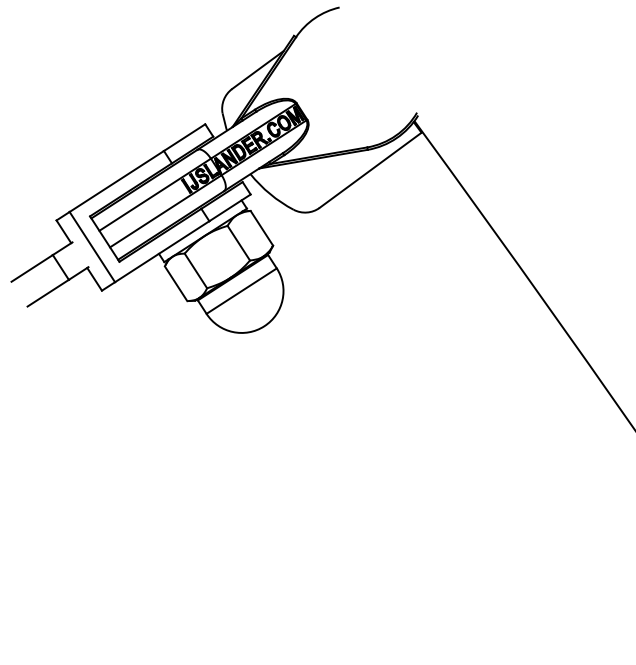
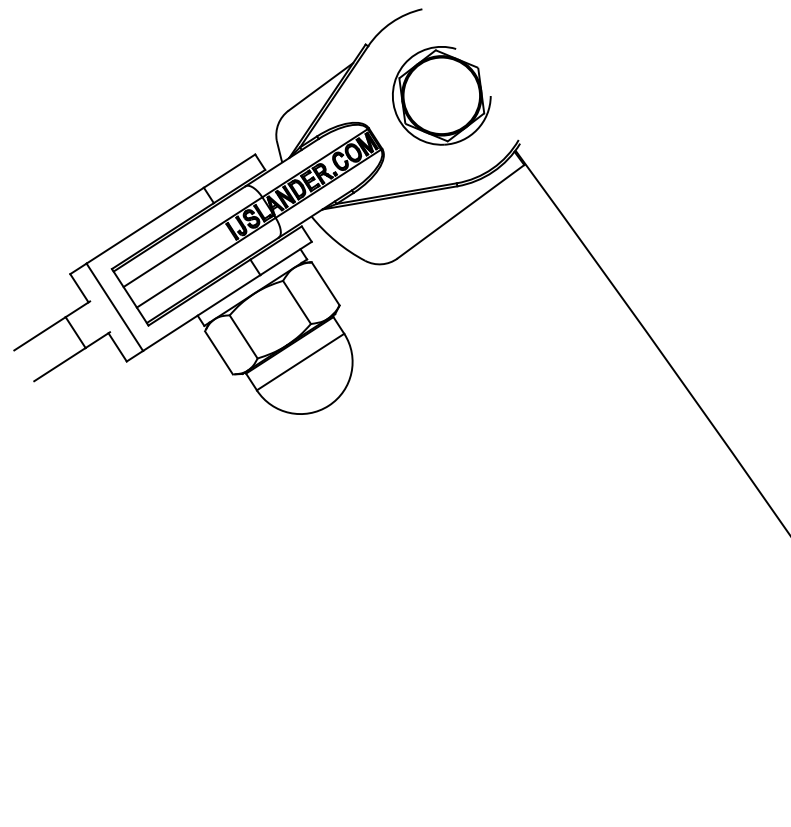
part: (355, 76) -> (442, 95), added

